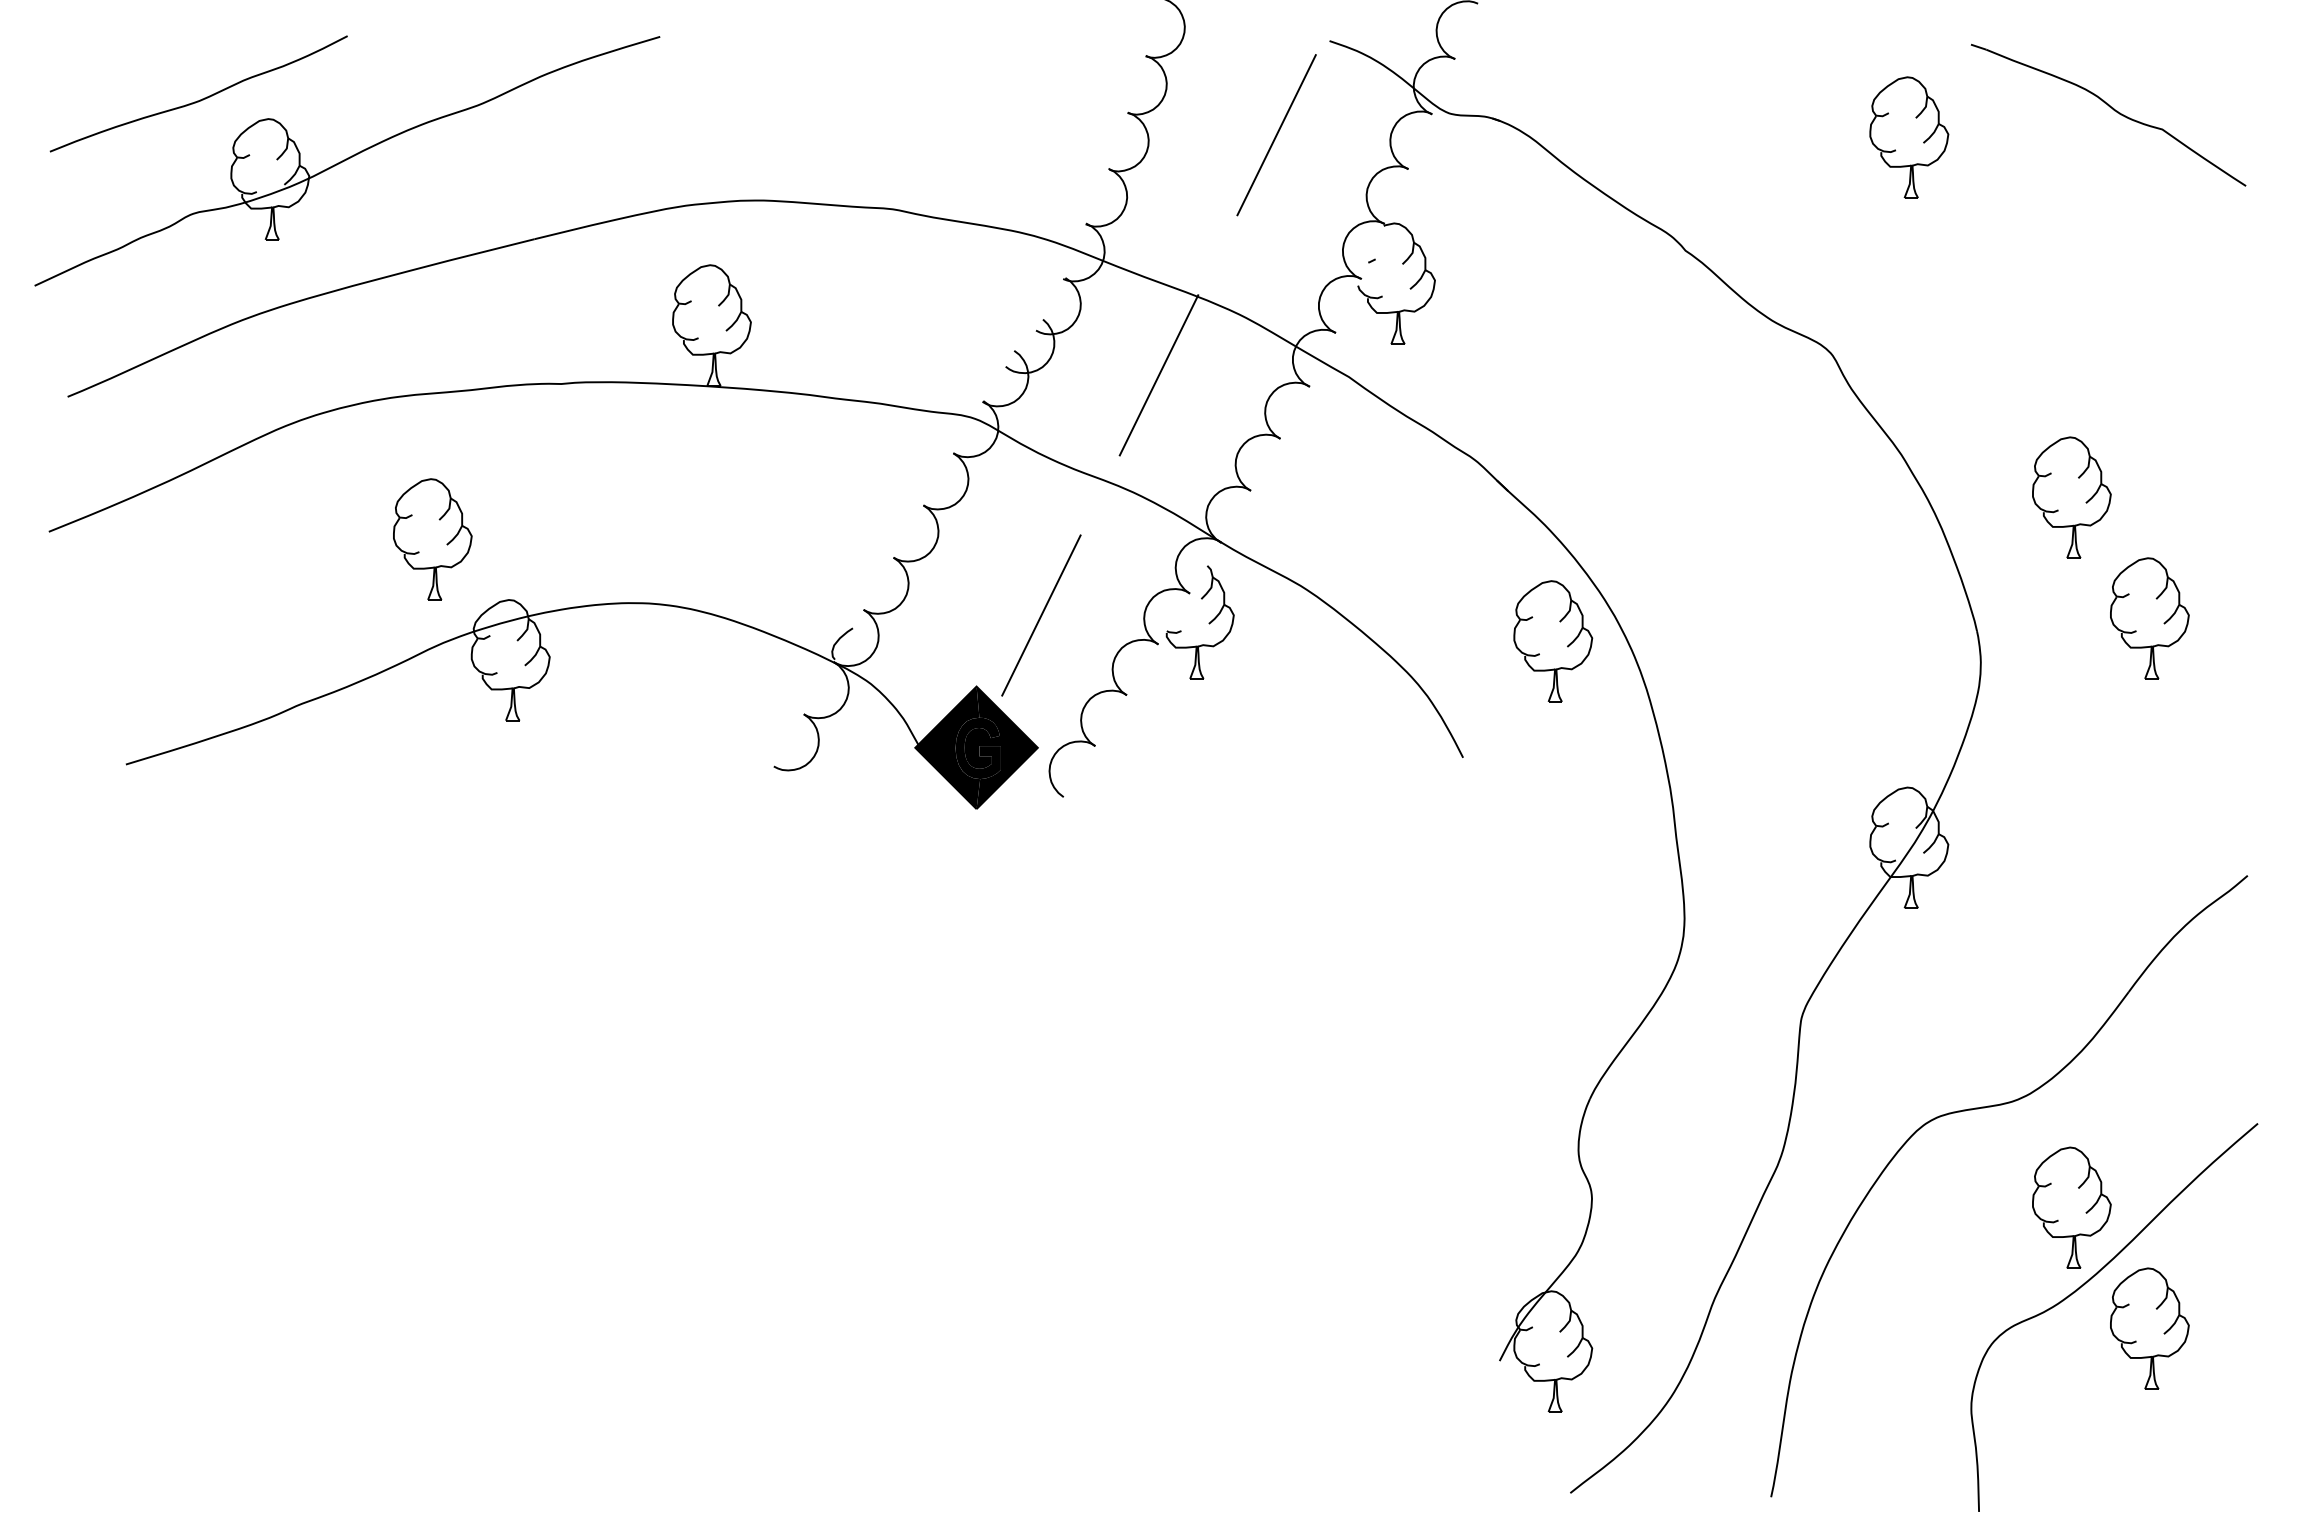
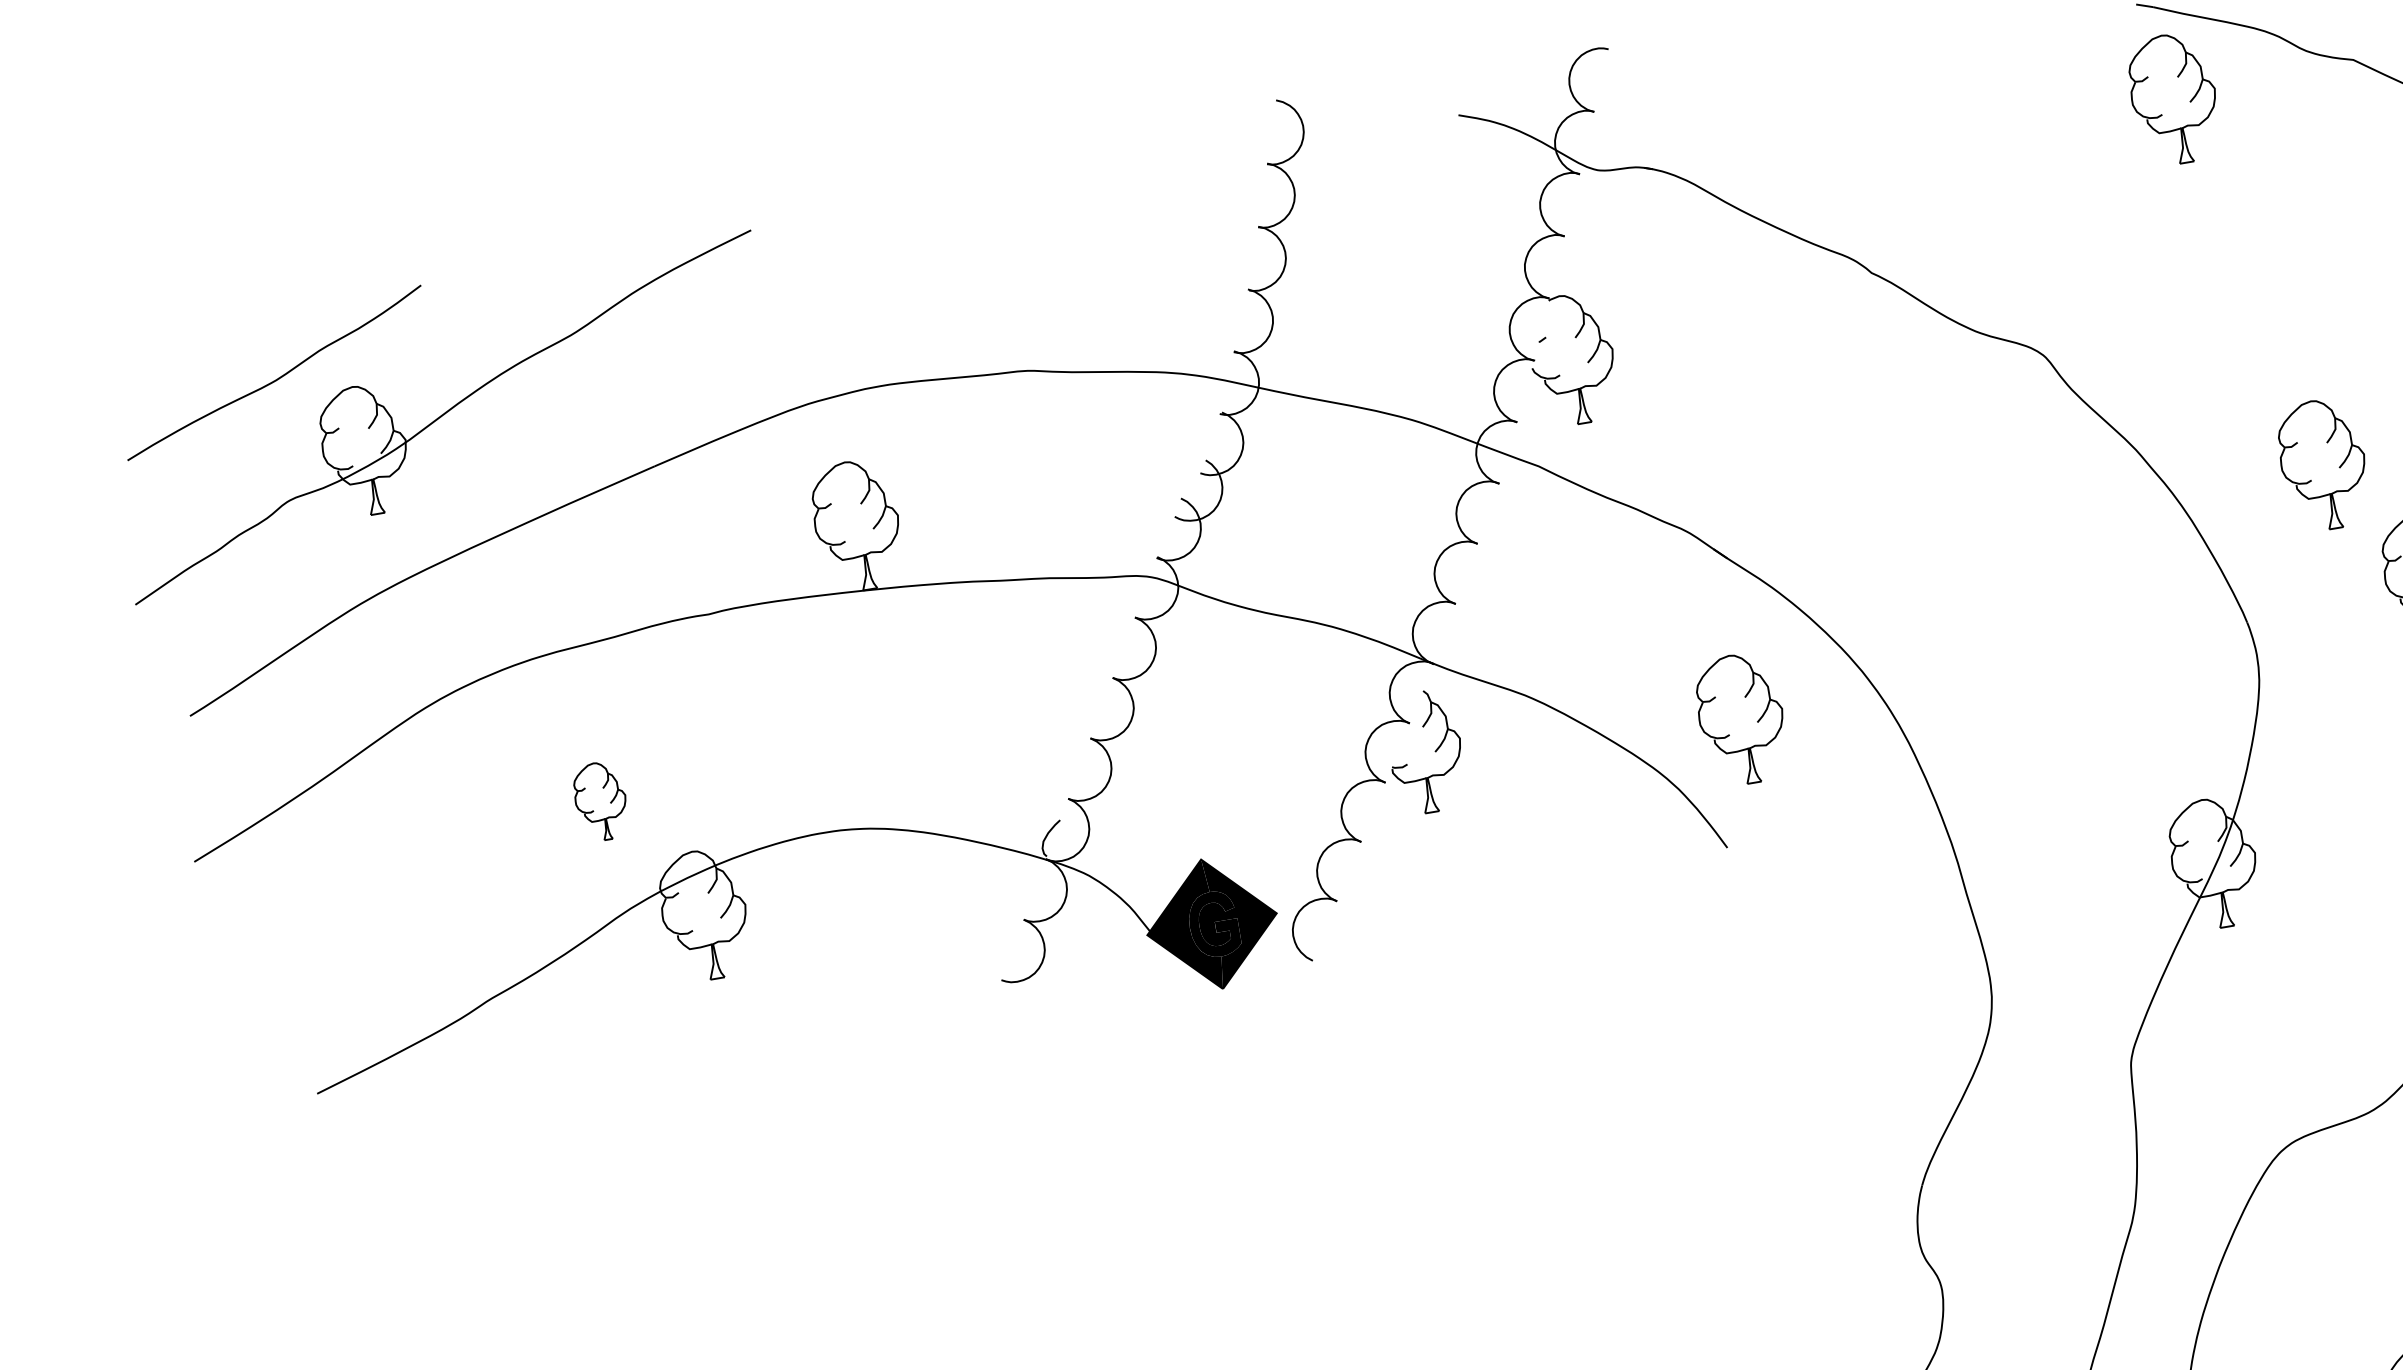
line: (1276, 135) -> (1419, 224), removed
part: (1909, 137) -> (2174, 98), moved
line: (1158, 375) -> (1337, 498), removed
part: (432, 539) -> (600, 801), size x0.6
line: (1041, 615) -> (1256, 773), removed
part: (1553, 641) -> (1741, 719), moved

